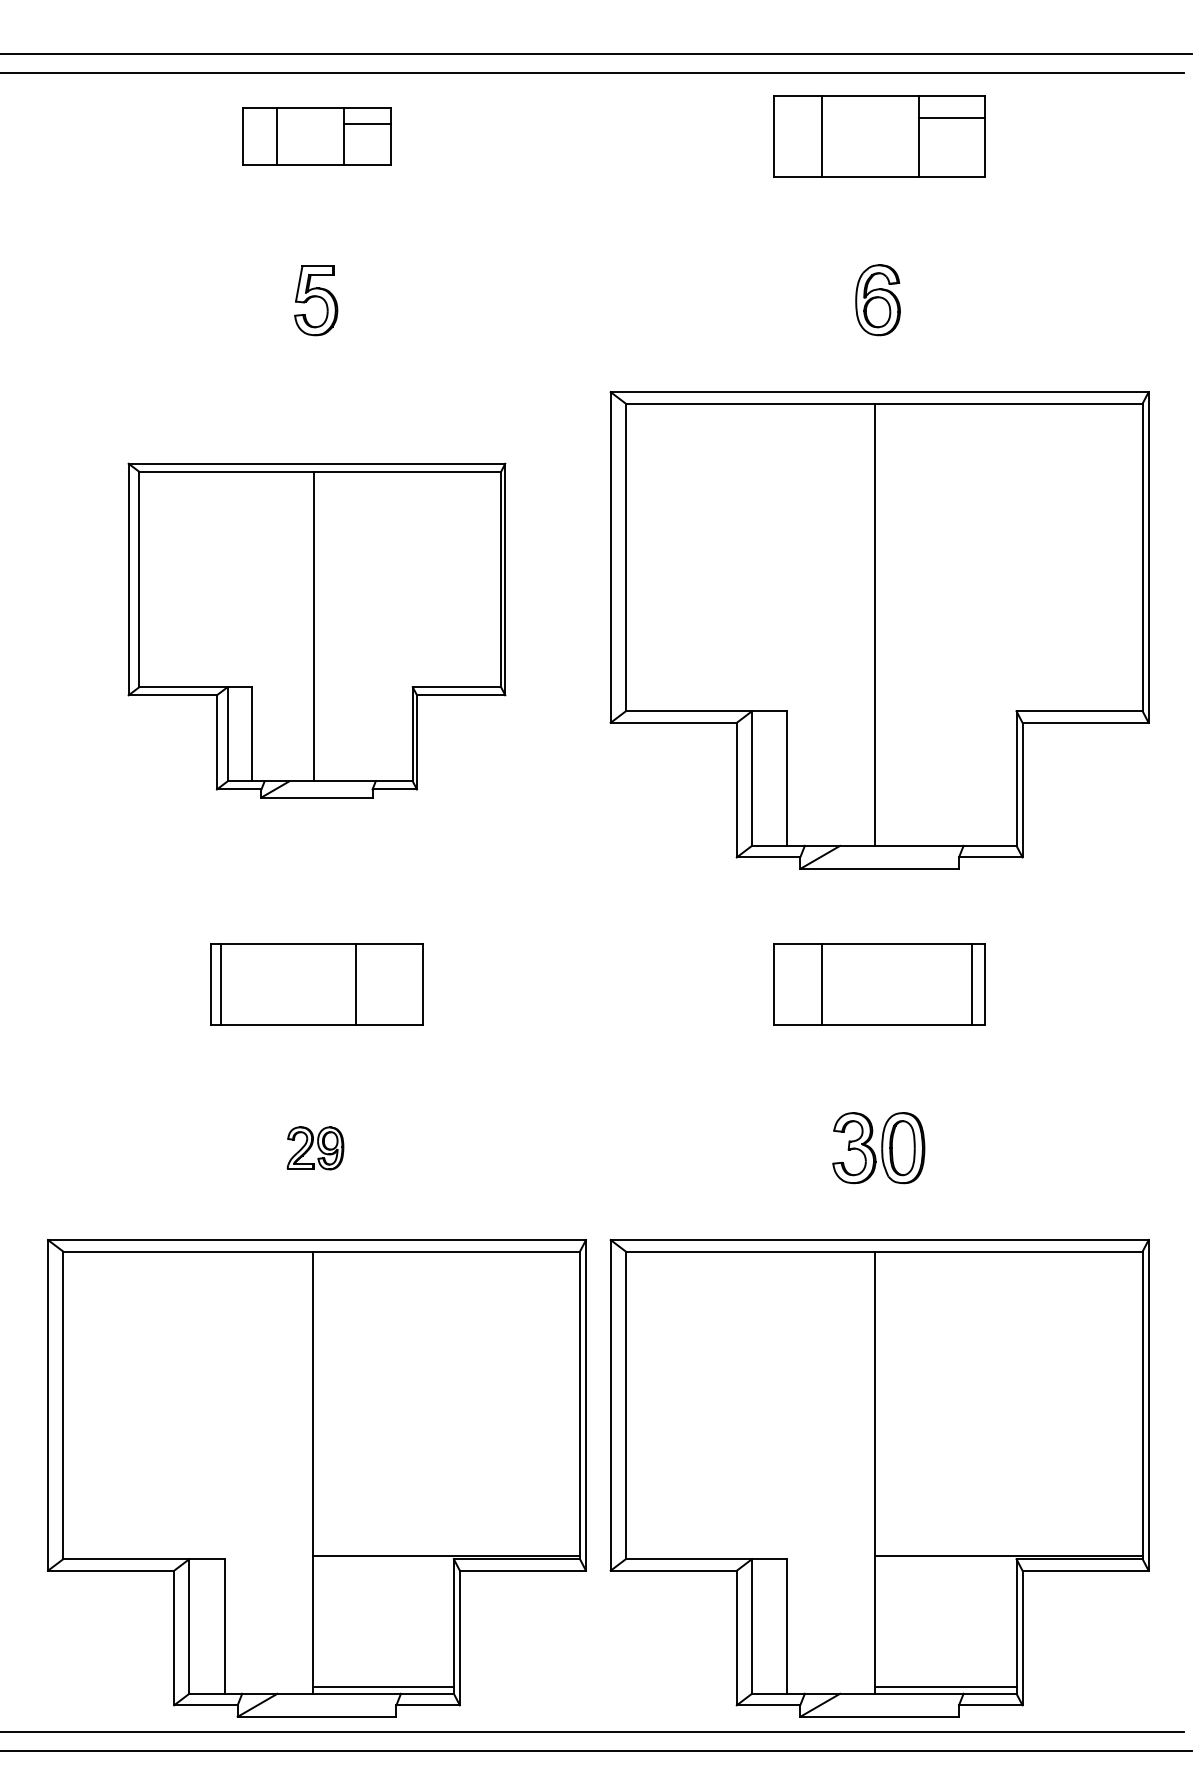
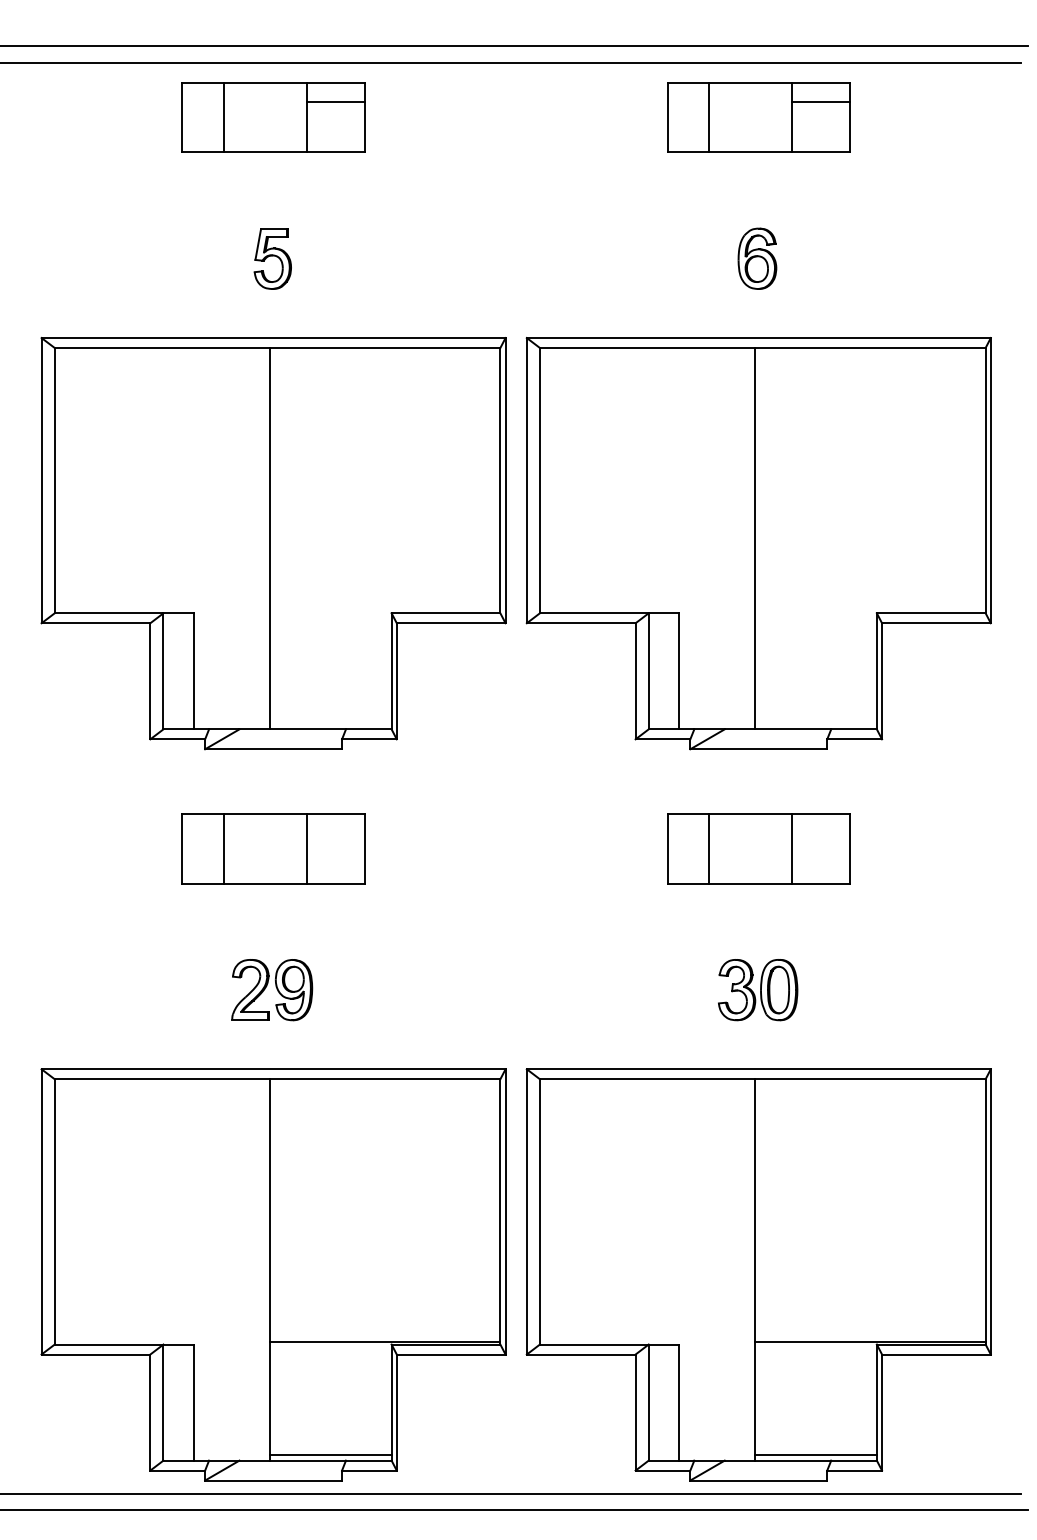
part: (316, 136) -> (273, 117), size x1.43
part: (316, 630) -> (273, 543), size x1.43
line: (220, 984) -> (223, 848), moved
line: (972, 984) -> (792, 848), moved
part: (315, 1148) -> (272, 990), size x1.67

